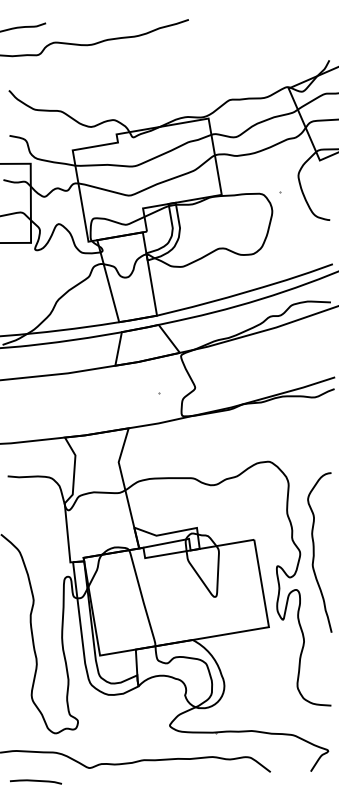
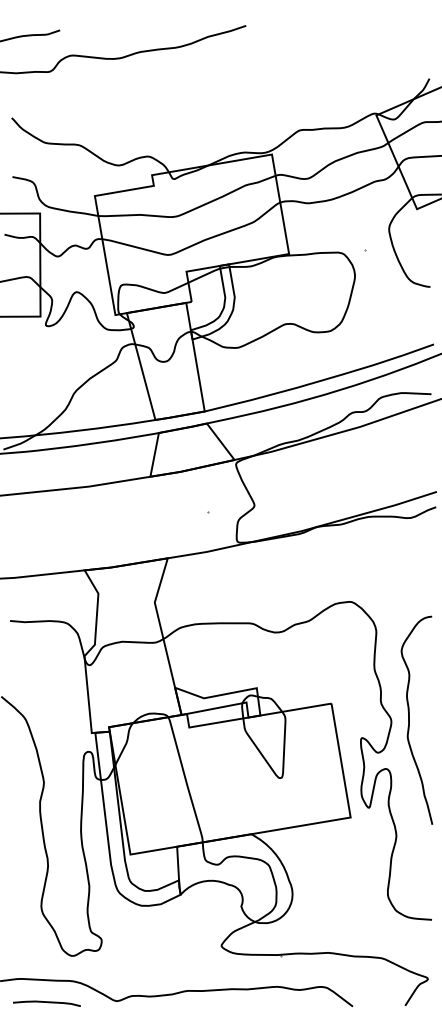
curve: (35, 781) -> (46, 1003), moved

